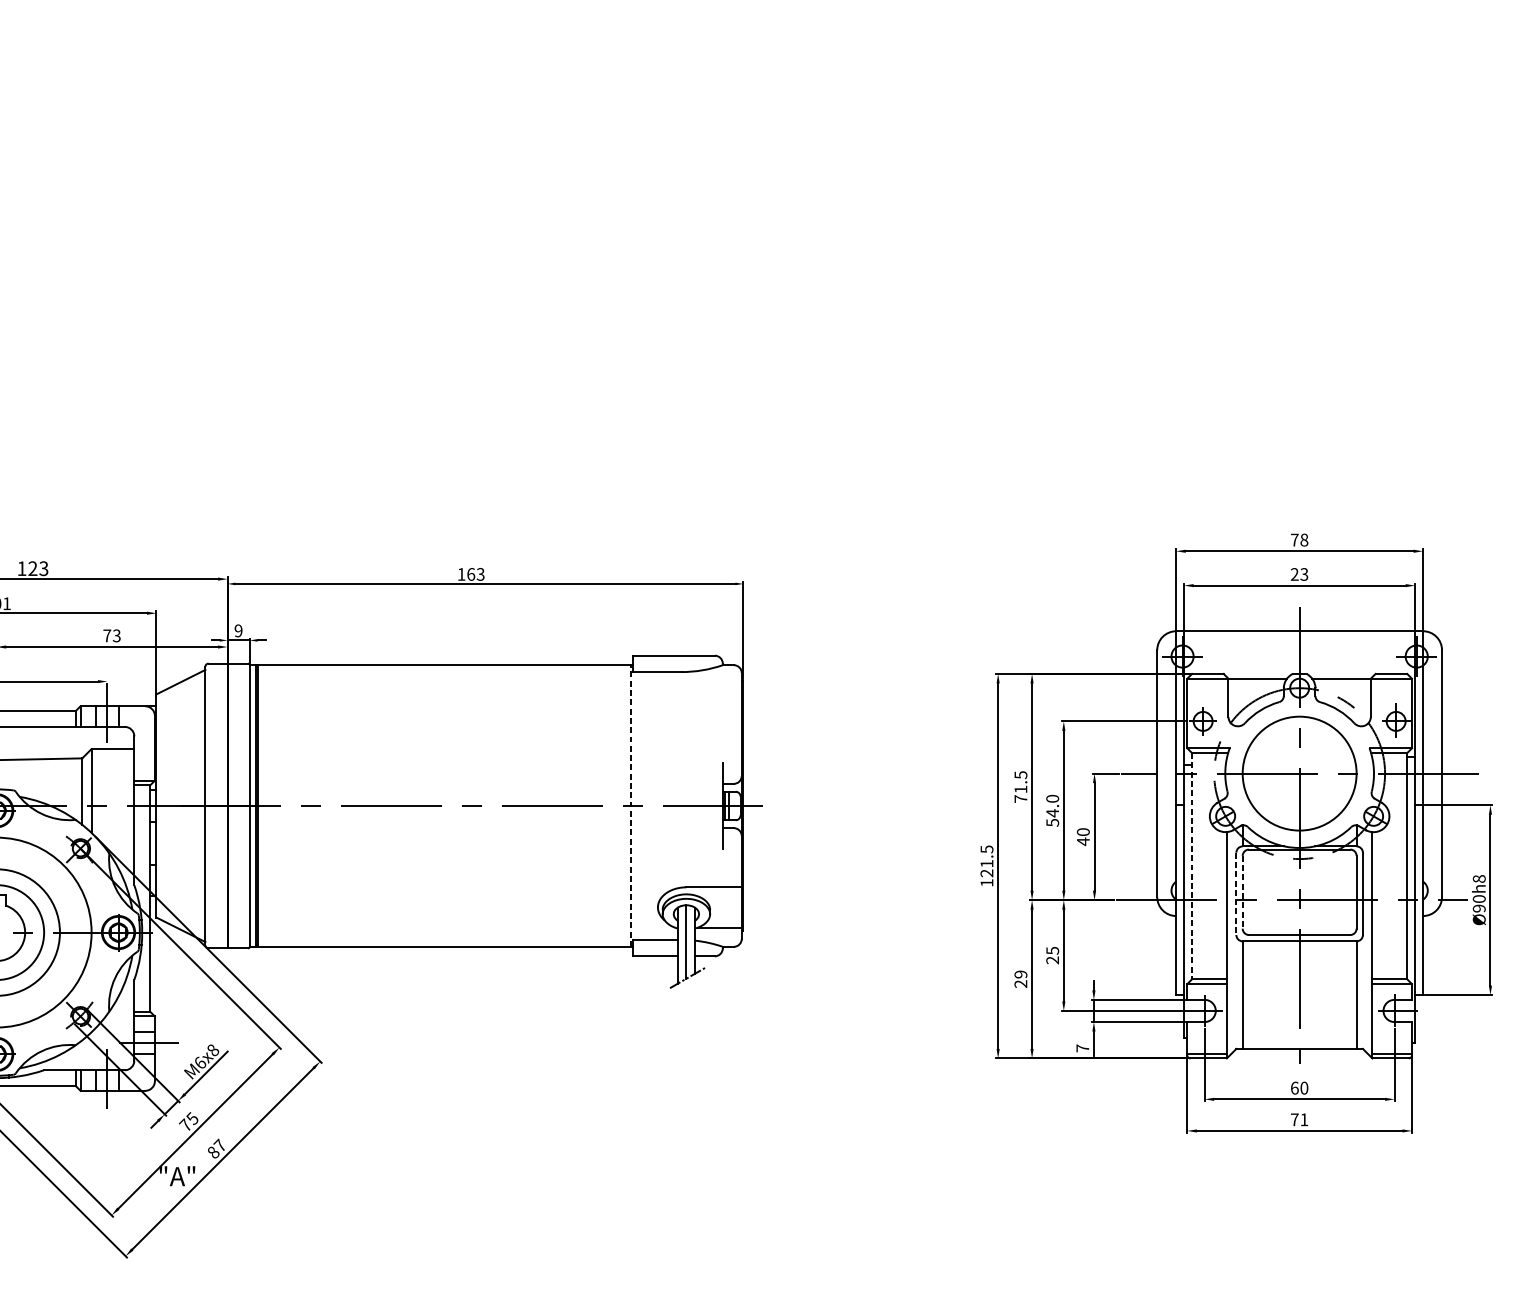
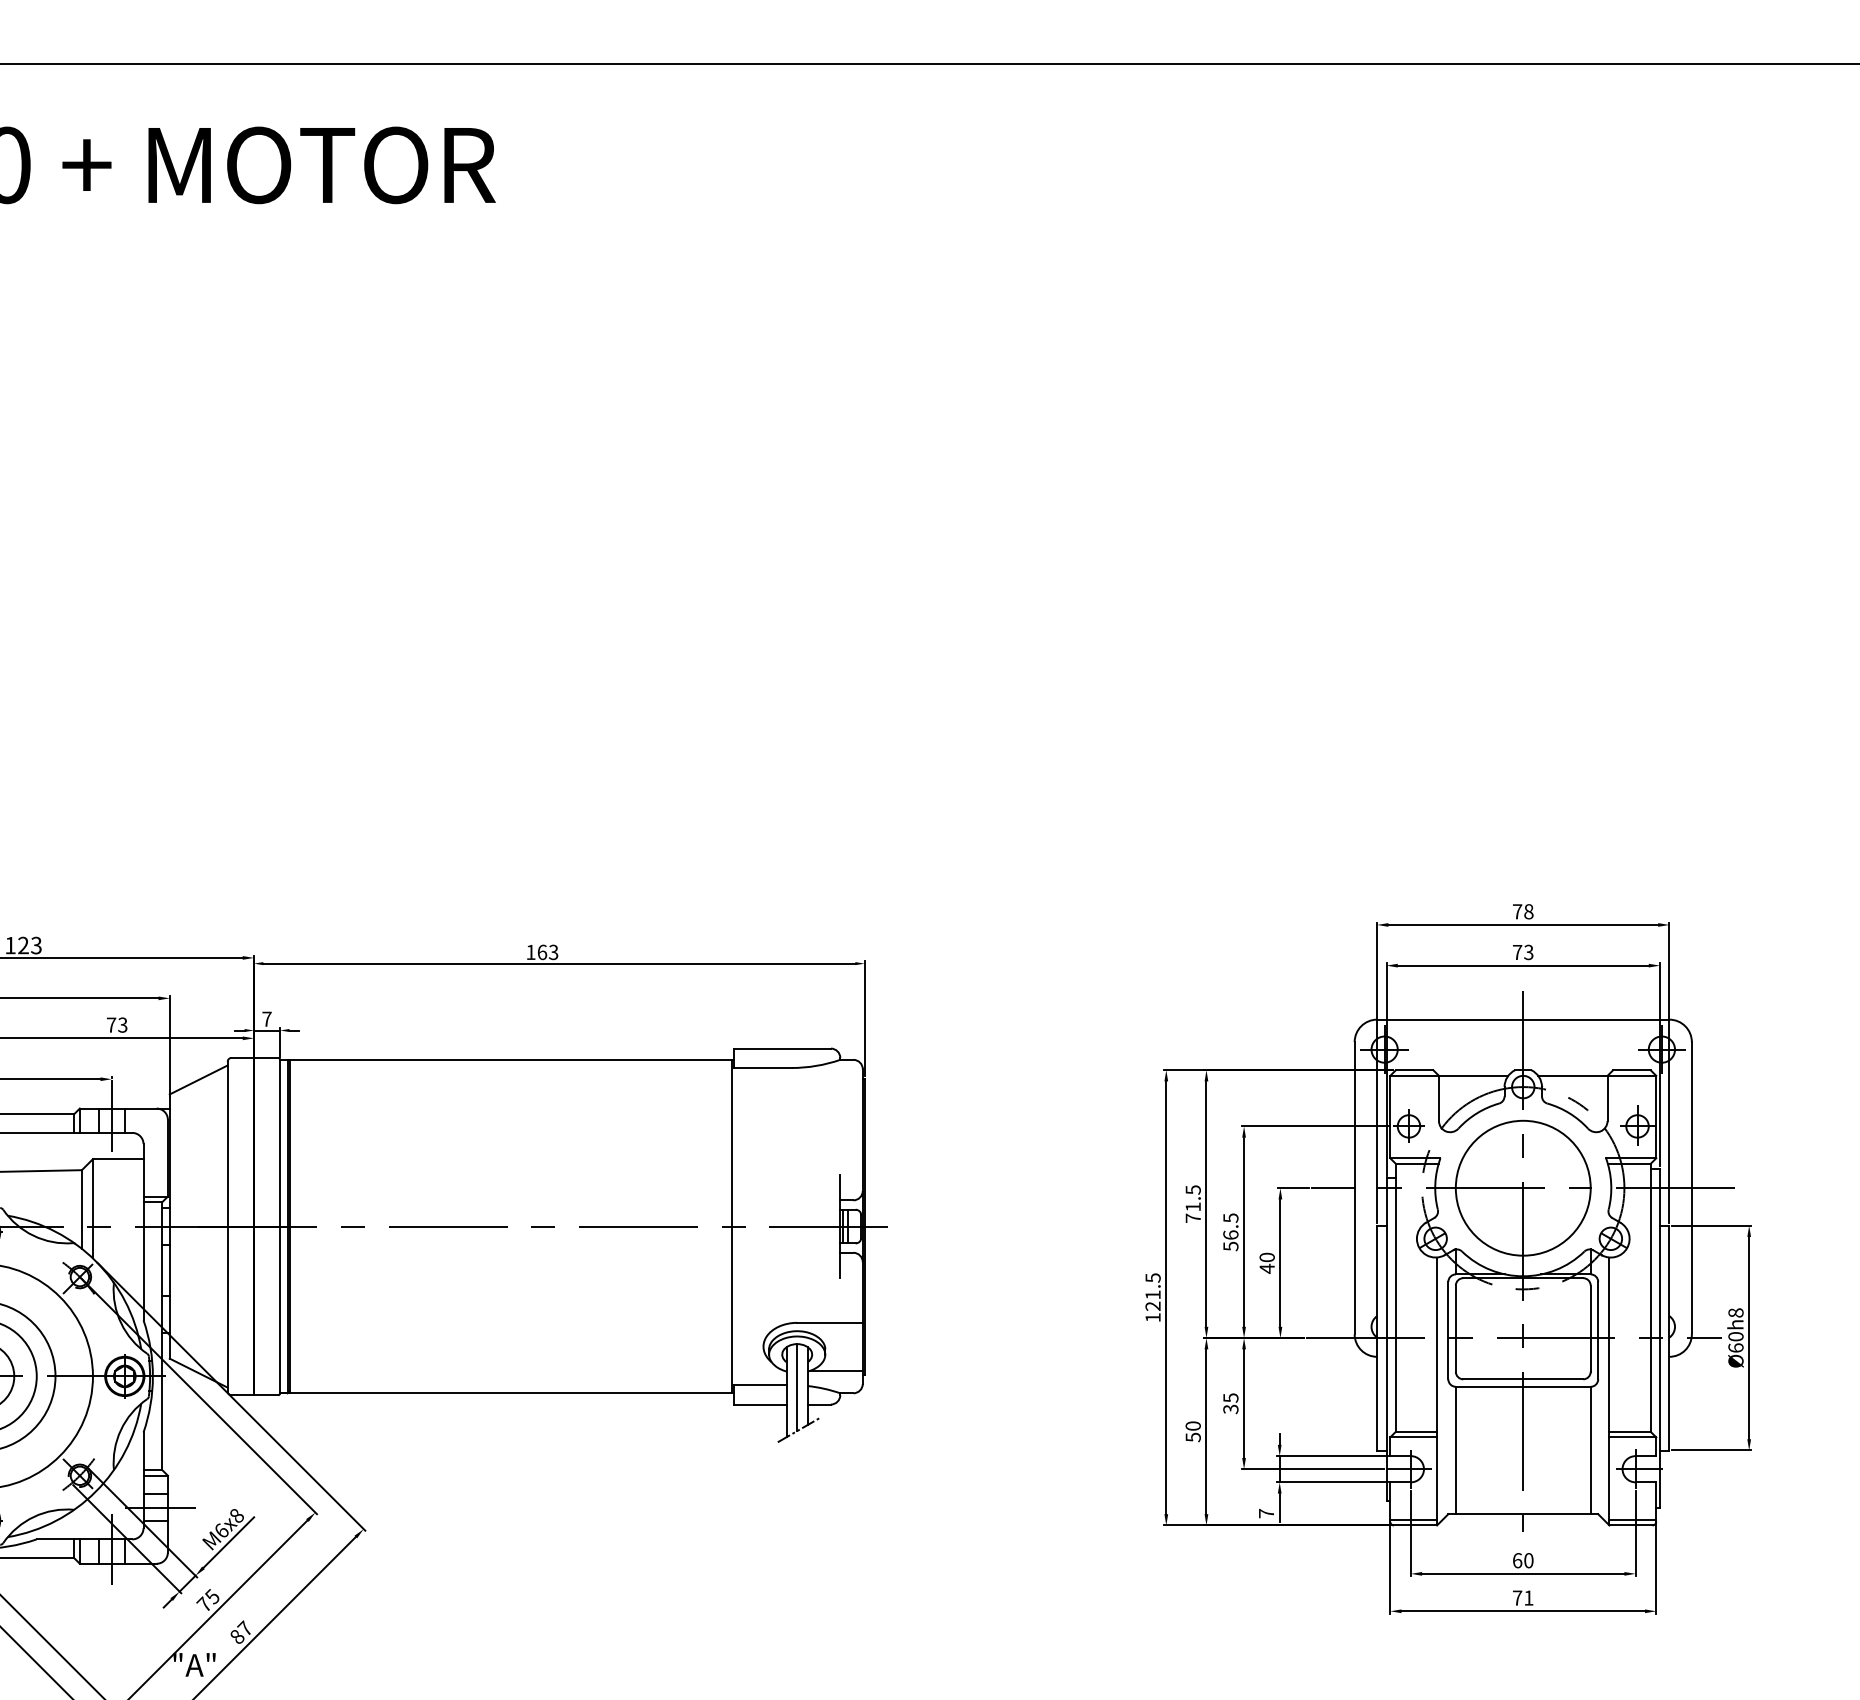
text: (1294, 573) -> (1517, 951), 23 -> 73
text: (238, 630) -> (266, 1018), 9 -> 7
line: (630, 805) -> (731, 1226), dashed -> solid
text: (1052, 805) -> (1230, 1226), 54.0 -> 56.5
line: (1191, 865) -> (1395, 1297), dashed -> solid
line: (1242, 892) -> (1455, 1329), dashed -> solid
line: (1236, 893) -> (1448, 1330), dashed -> solid
text: (1478, 908) -> (1735, 1347), Ø90h8 -> Ø60h8
text: (1052, 960) -> (1230, 1409), 25 -> 35
text: (1020, 979) -> (1192, 1431), 29 -> 50

